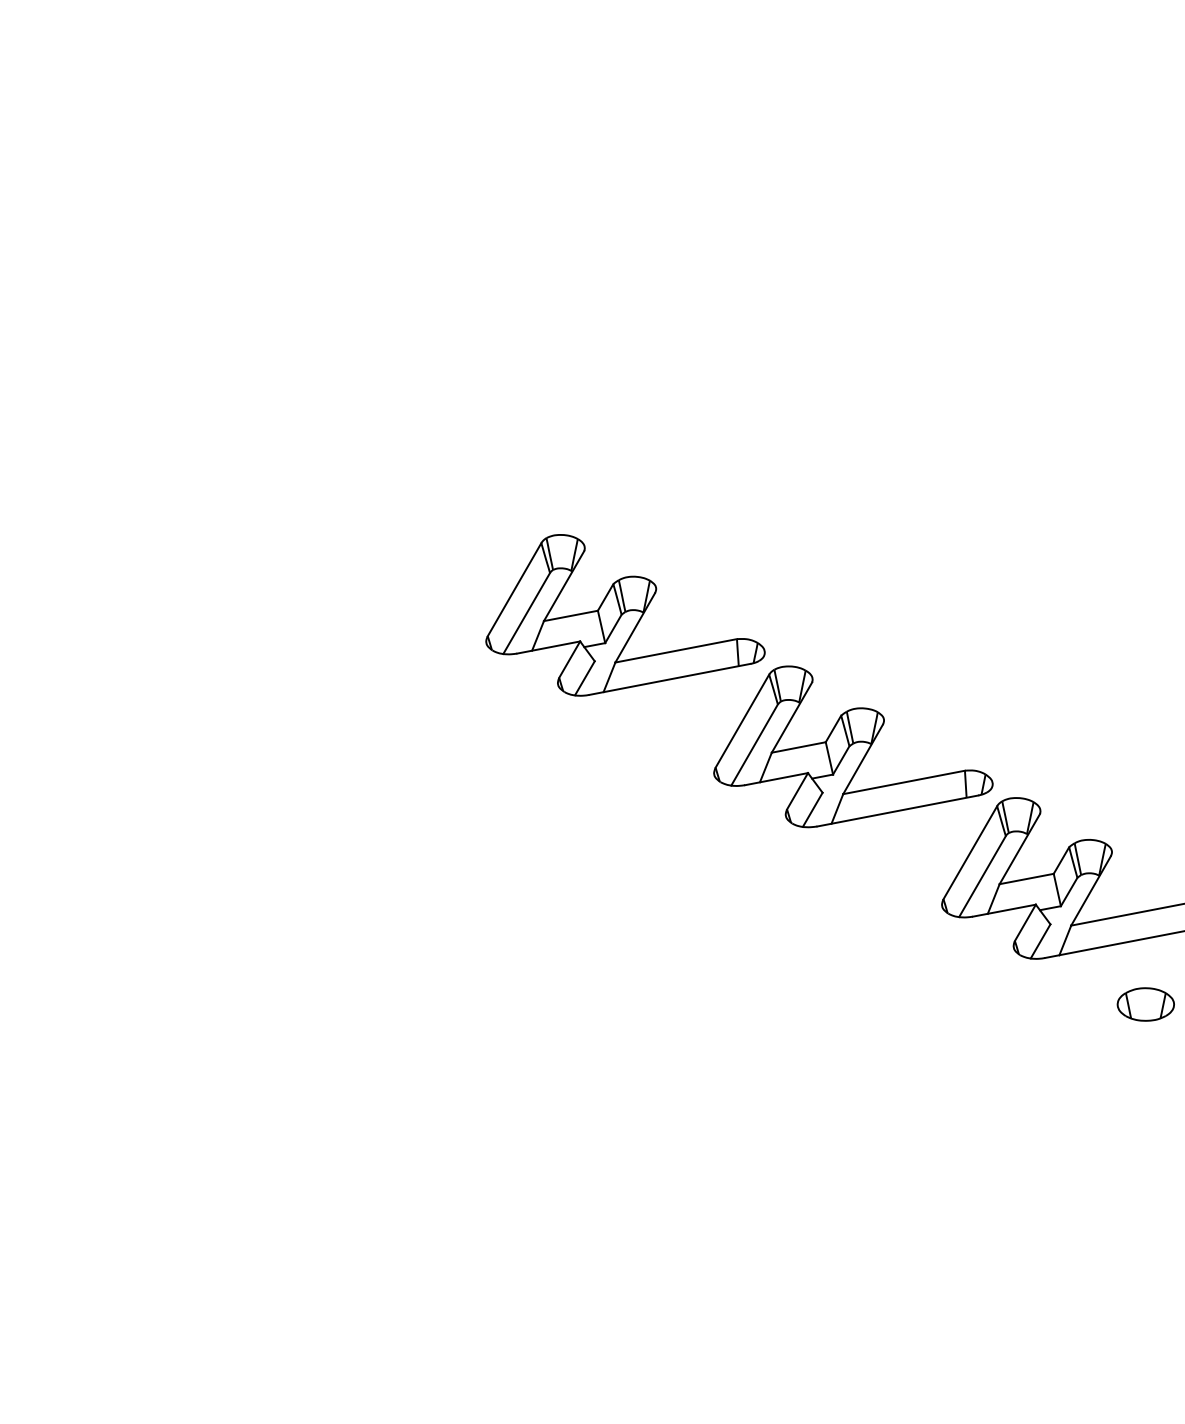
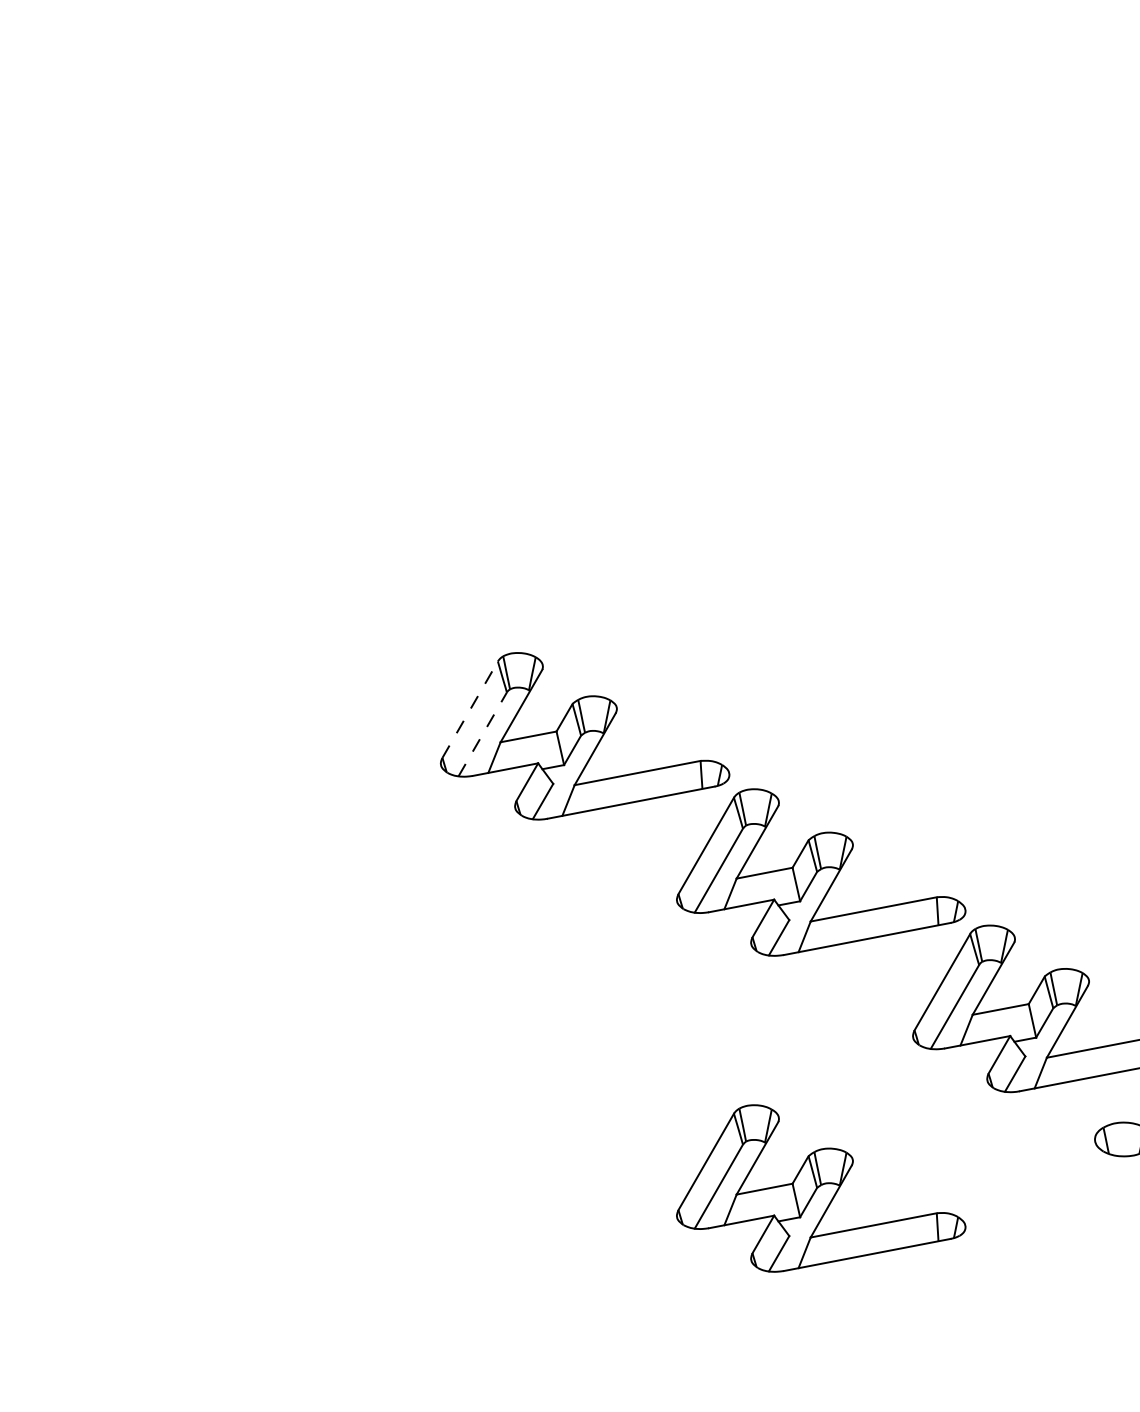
line: (514, 589) -> (470, 709), solid -> dashed
line: (526, 613) -> (482, 734), solid -> dashed
part: (853, 1051) -> (821, 1188), added

